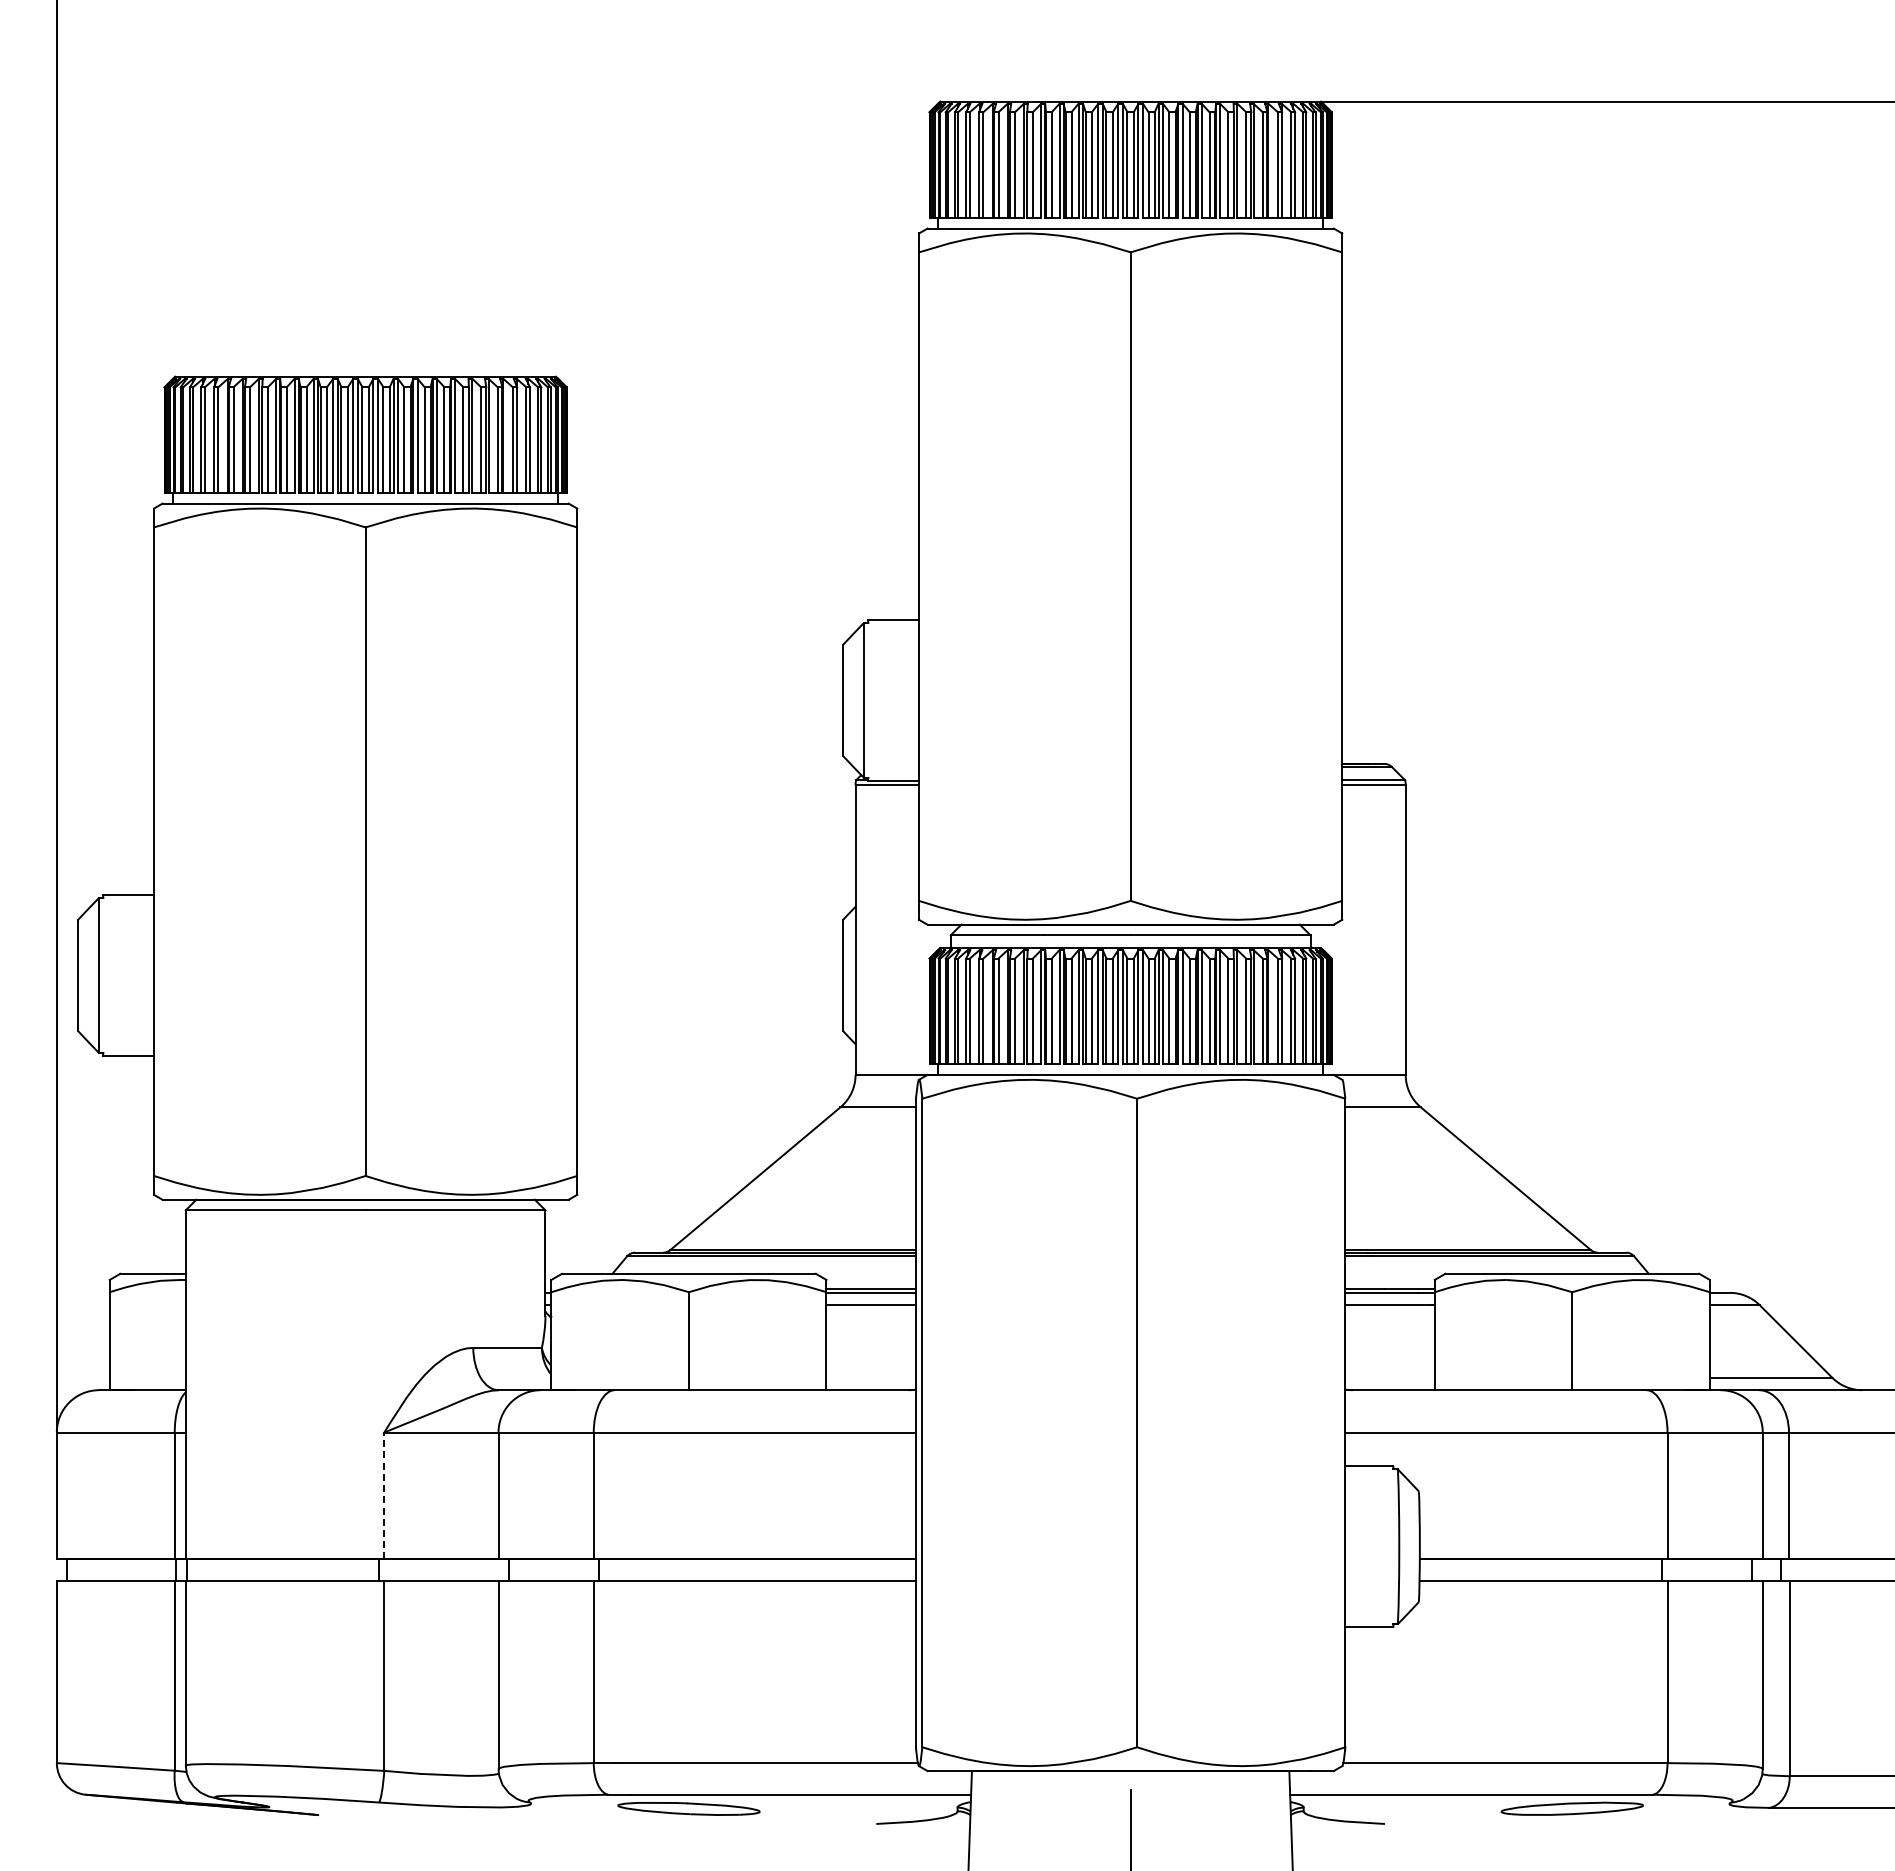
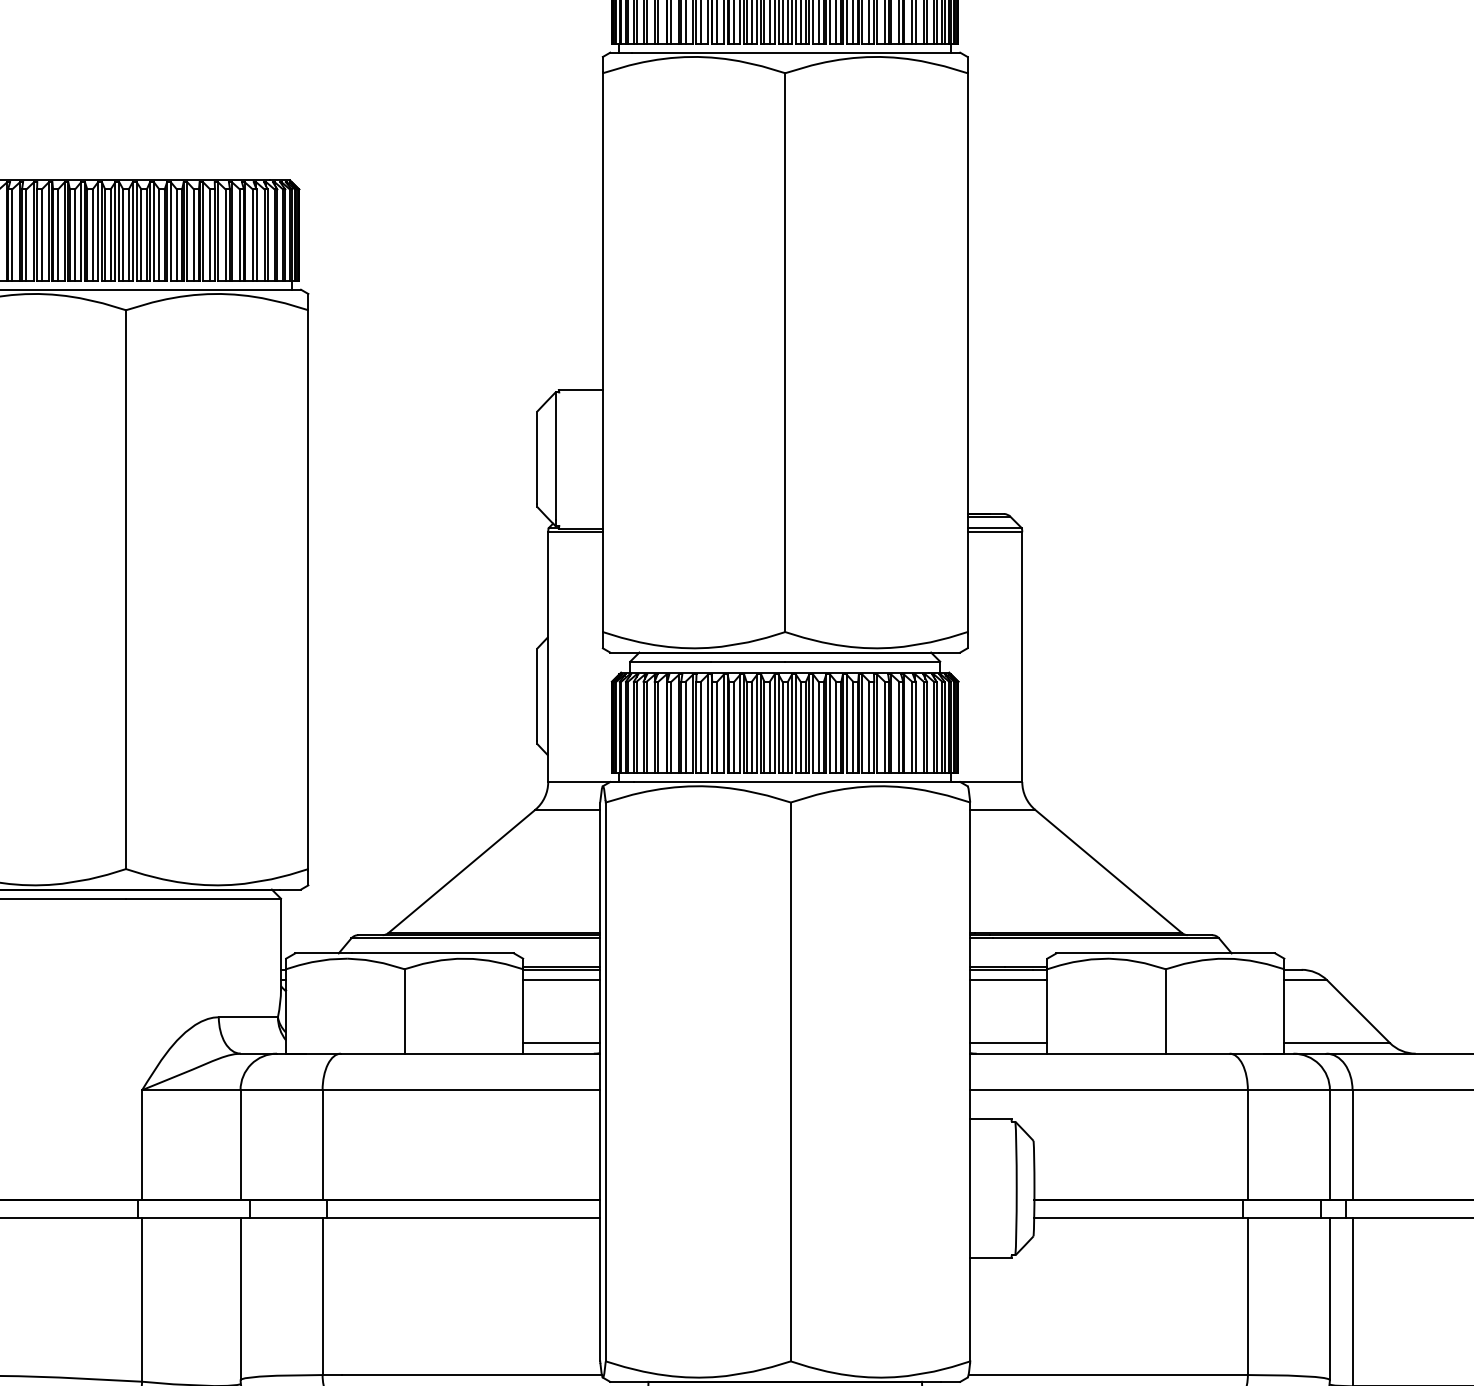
line: (870, 1377) -> (561, 1042), added
line: (1389, 1377) -> (1008, 1042), added
line: (384, 1495) -> (142, 1144), dashed -> solid

